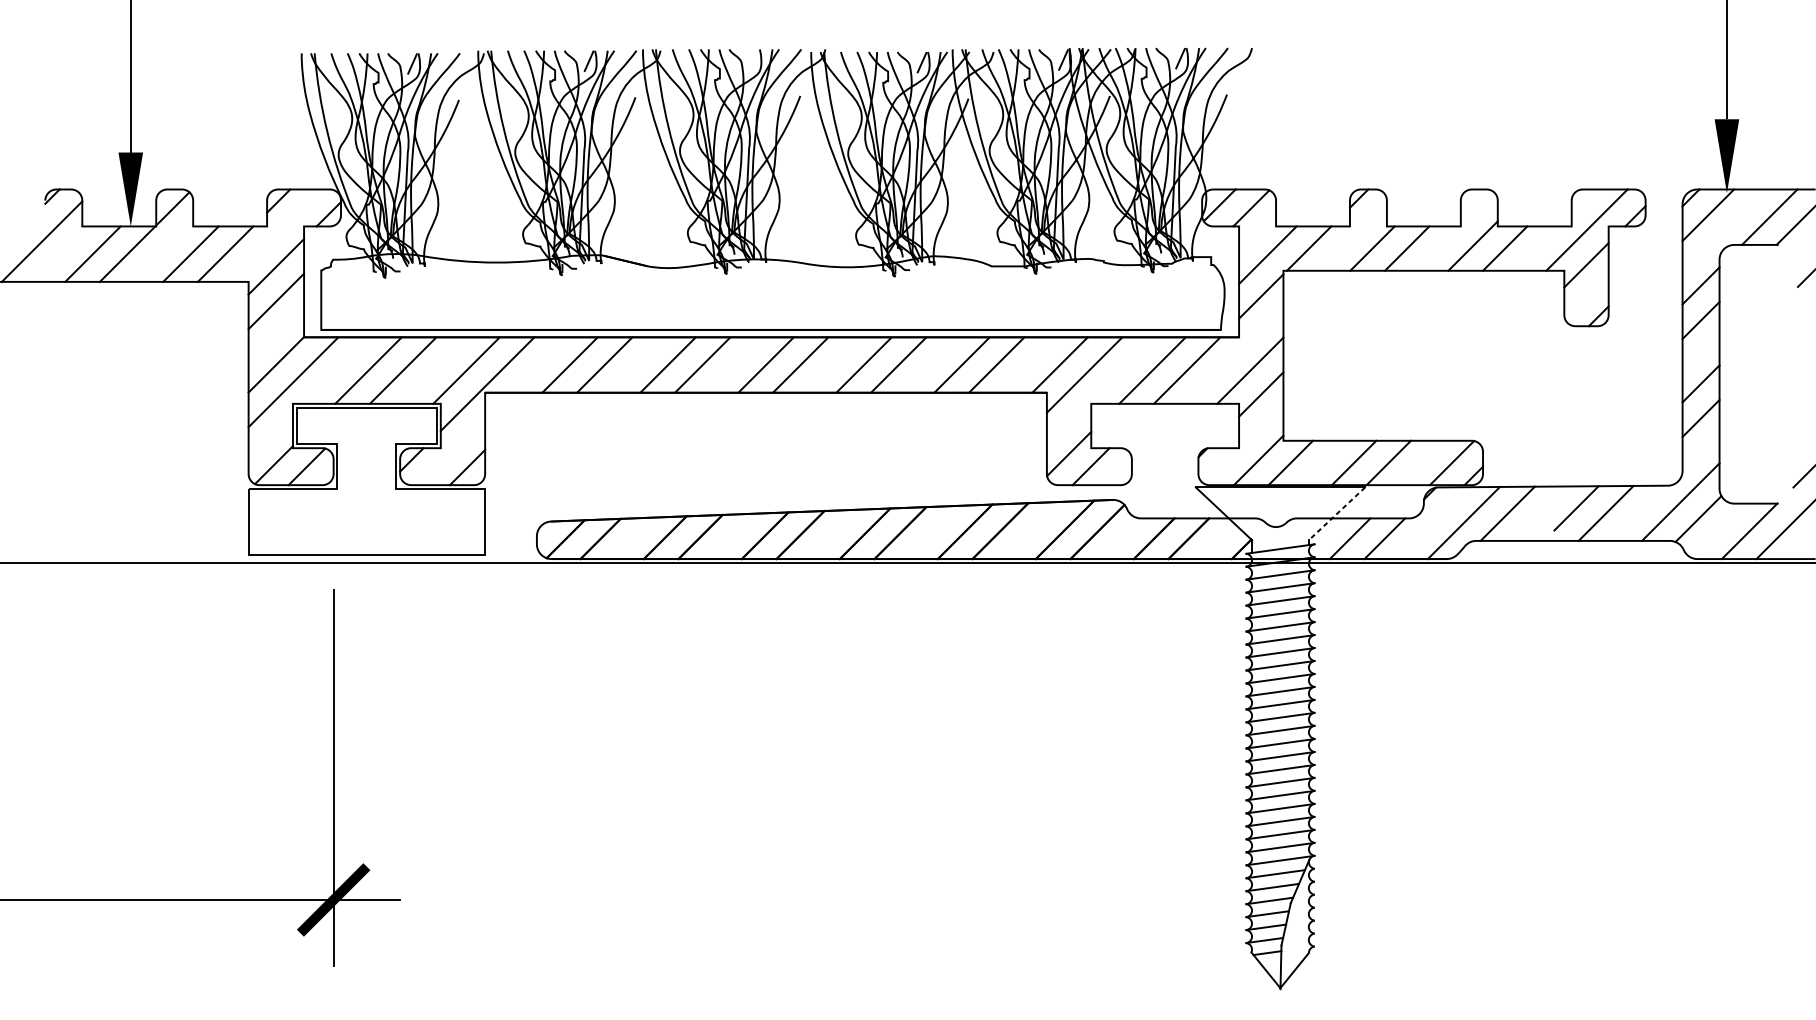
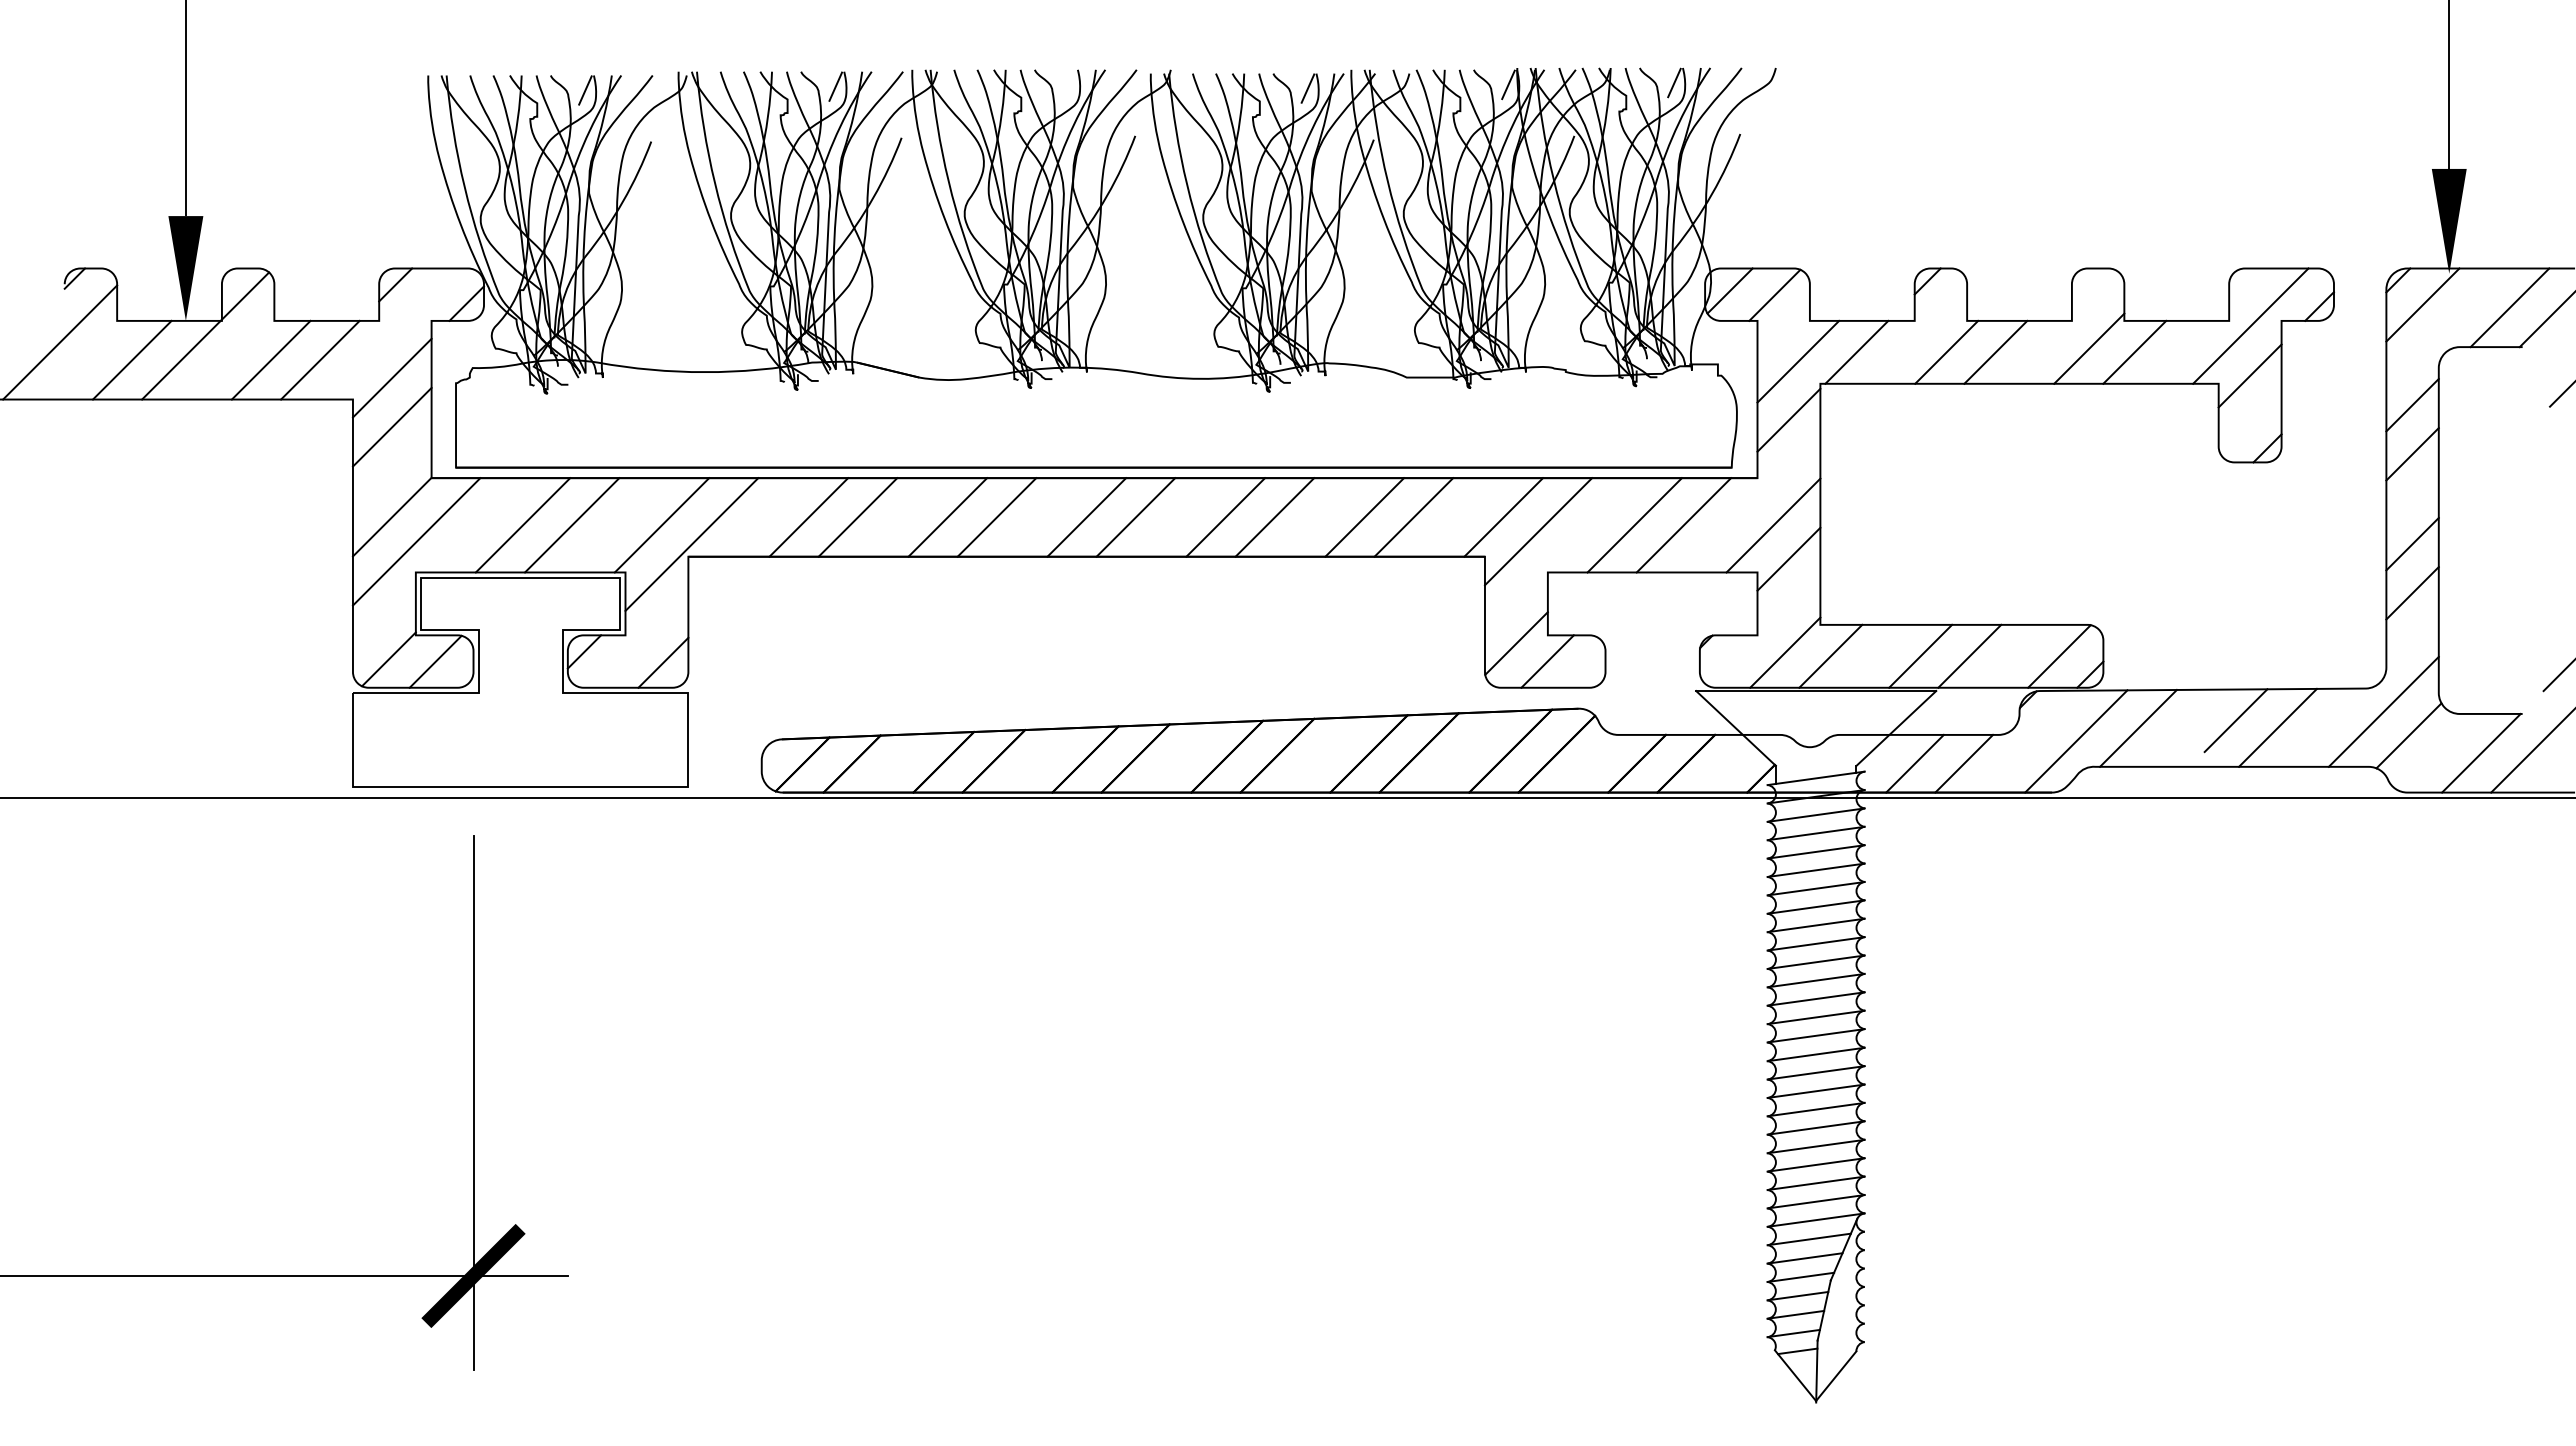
line: (1337, 513) -> (1896, 728), dashed -> solid

